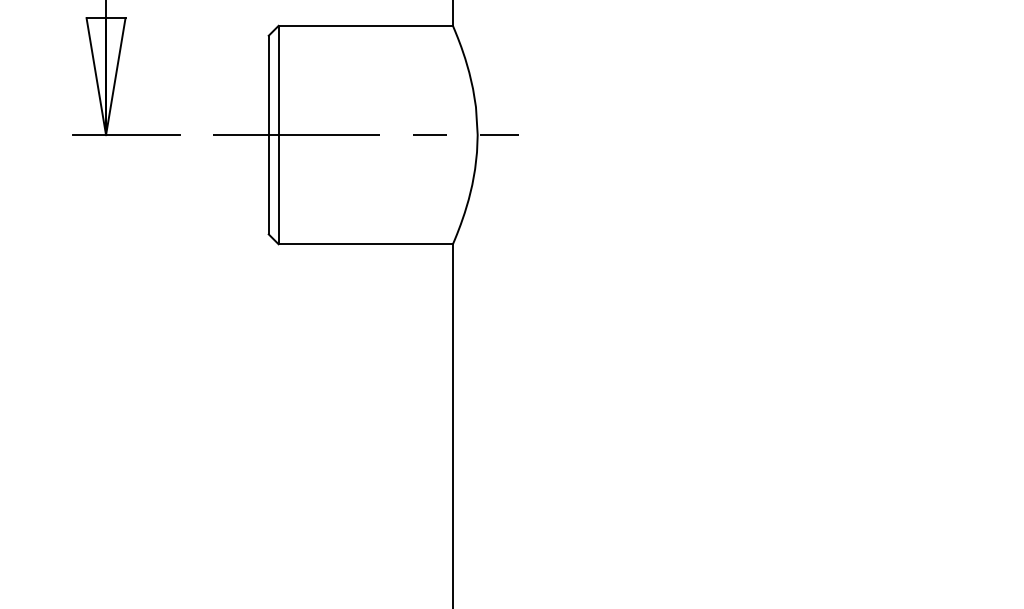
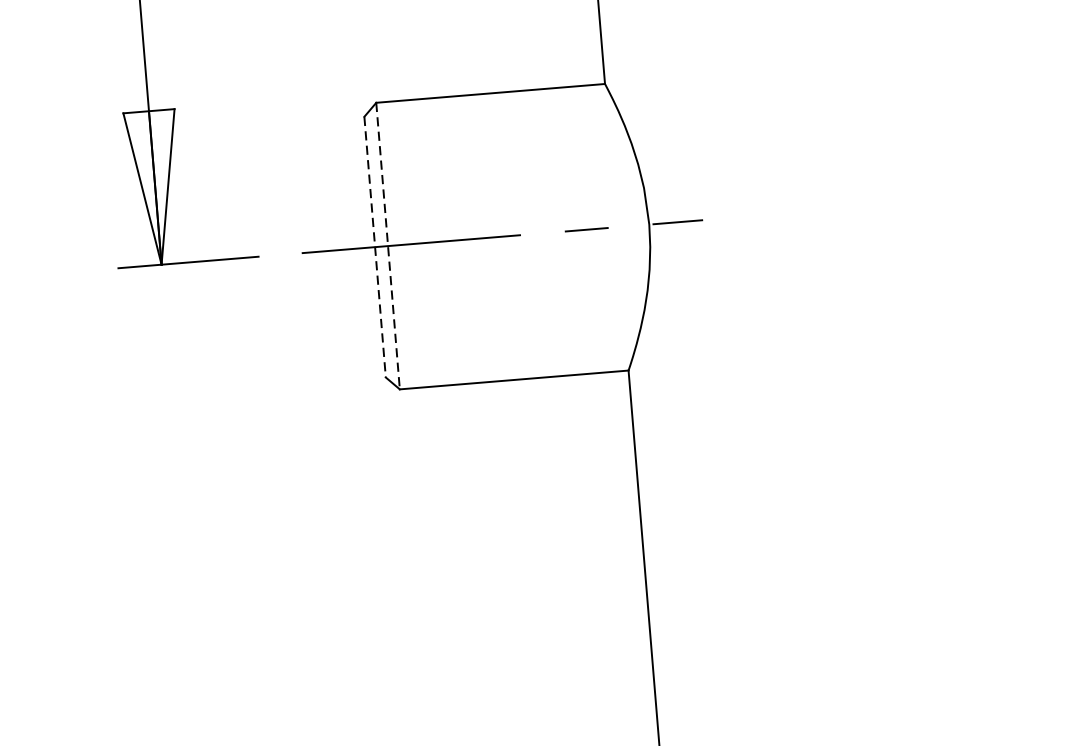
line: (268, 135) -> (374, 247), solid -> dashed
line: (278, 135) -> (387, 246), solid -> dashed

